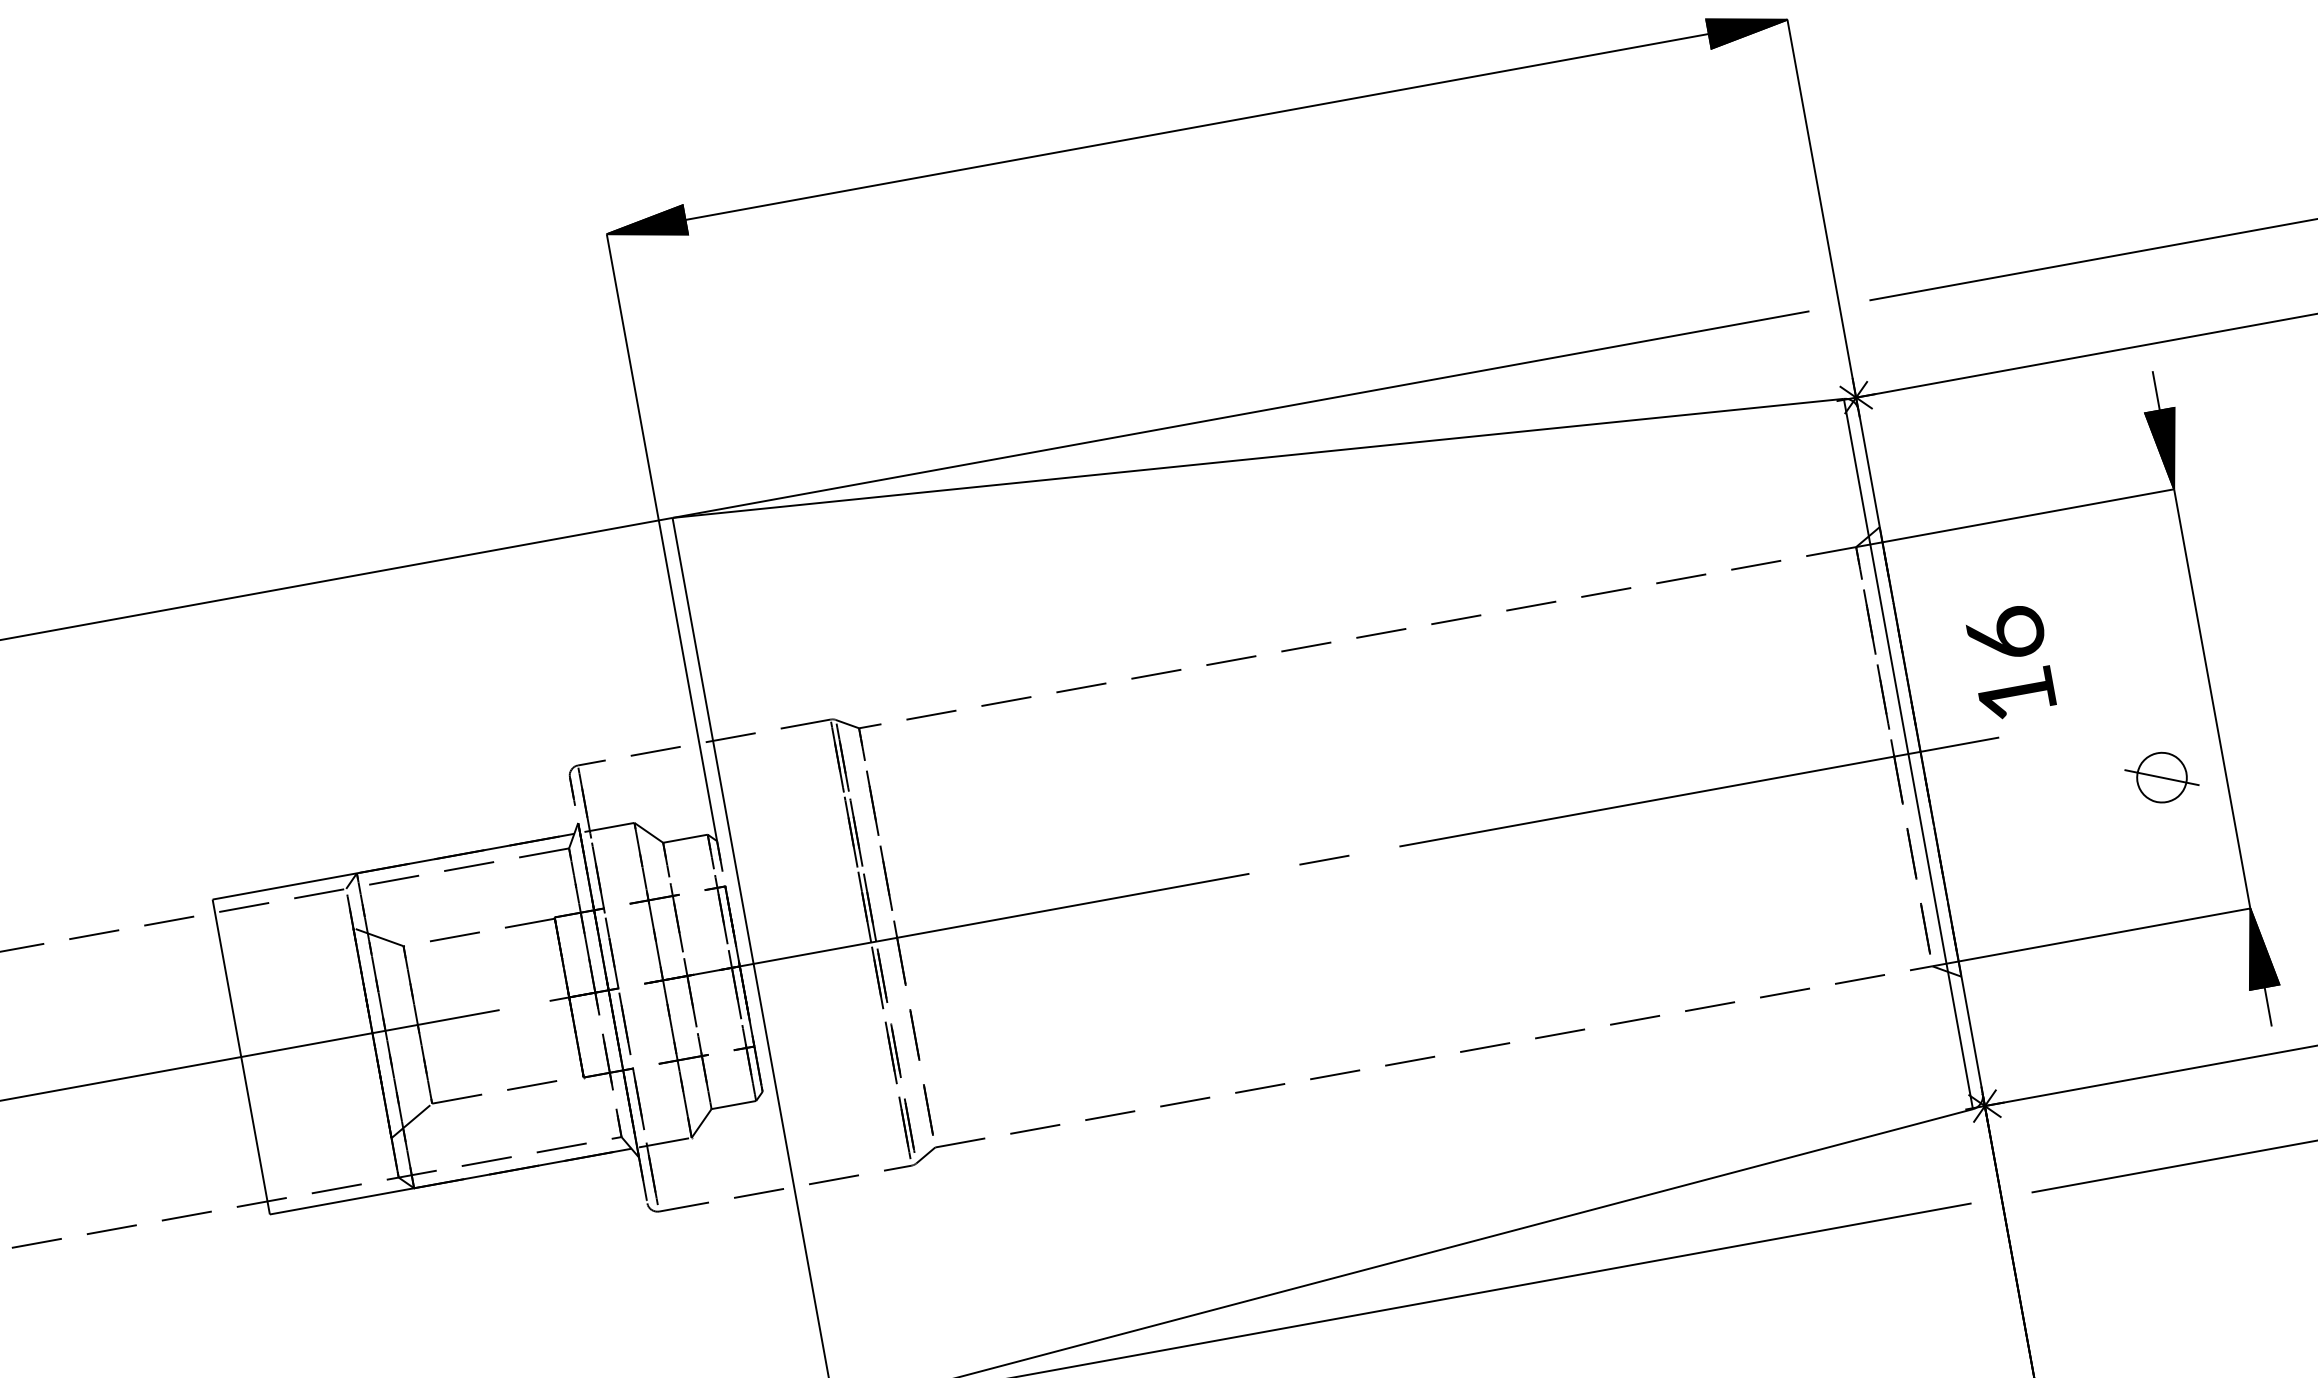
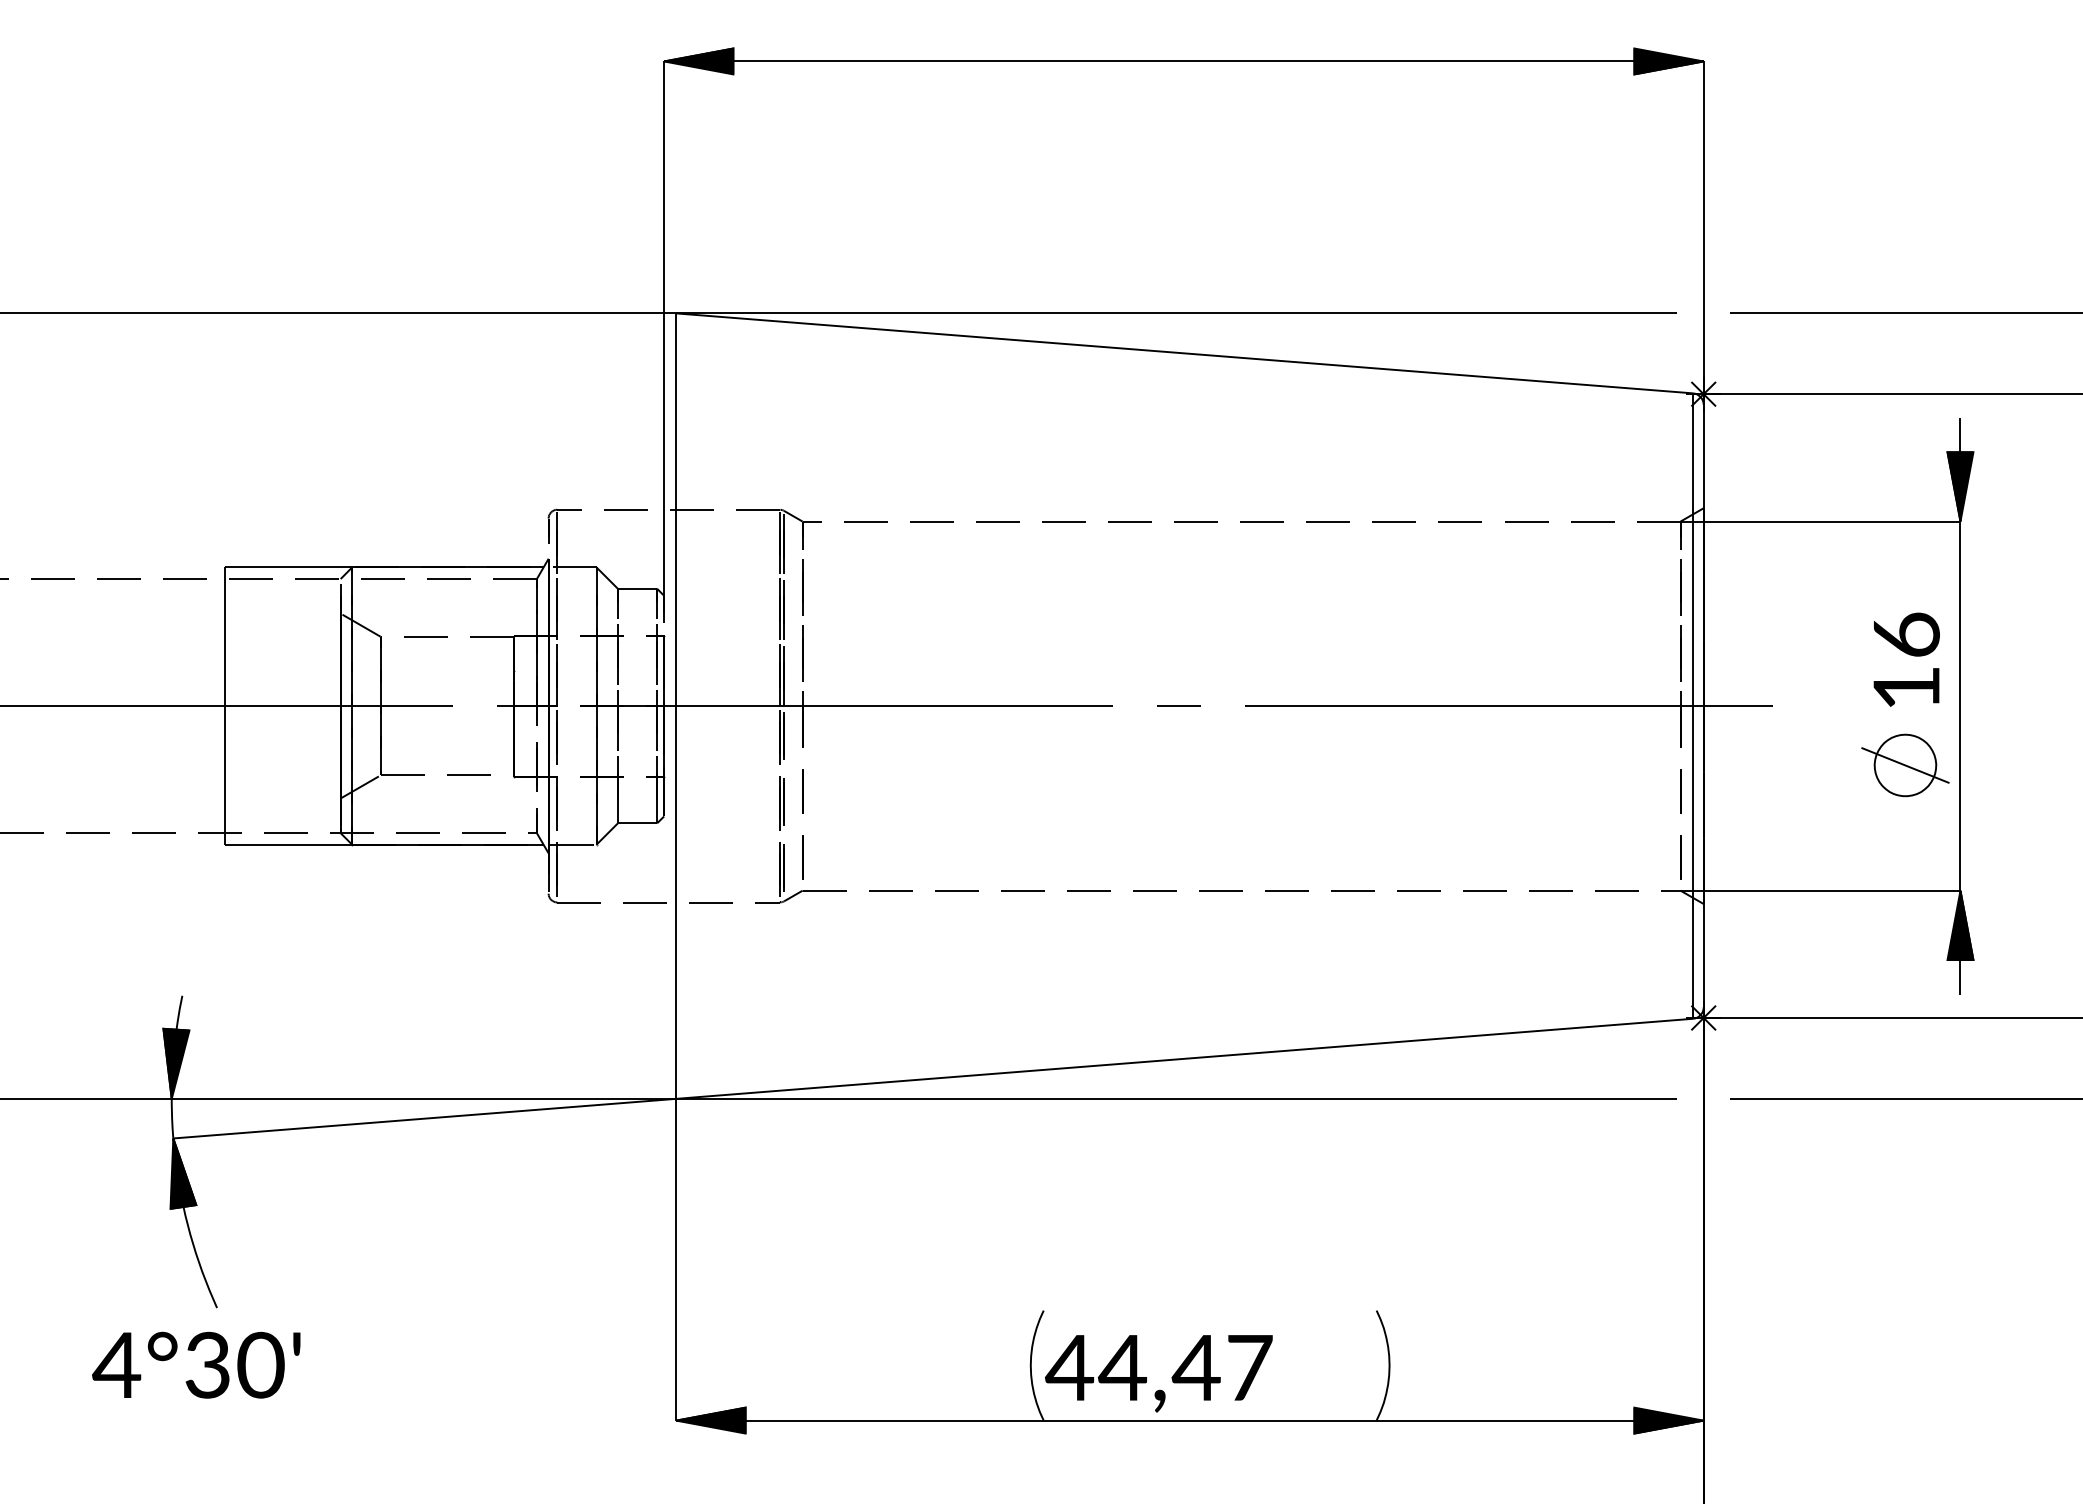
text: (2010, 662) -> (1906, 659), moved
part: (2162, 777) -> (1905, 765), size x1.43

